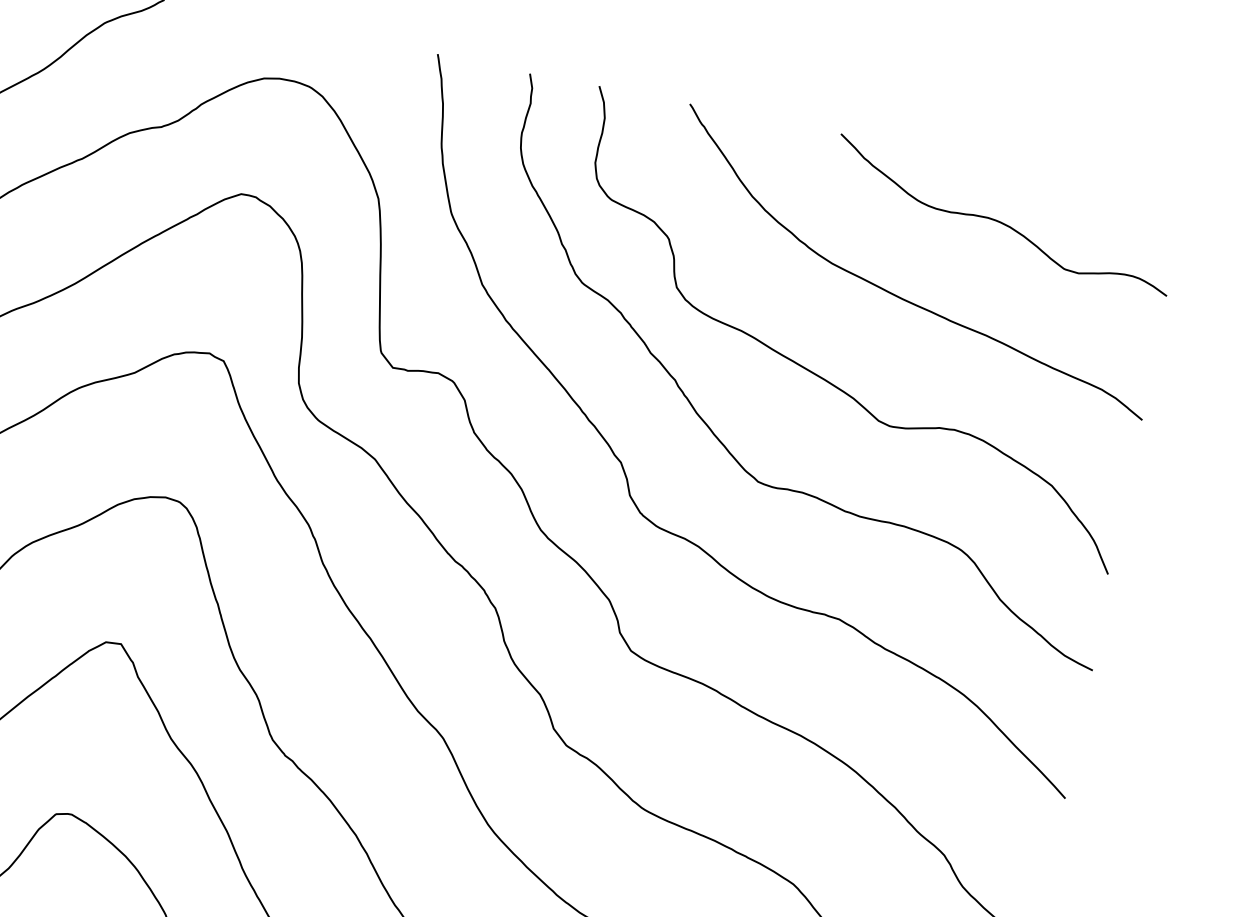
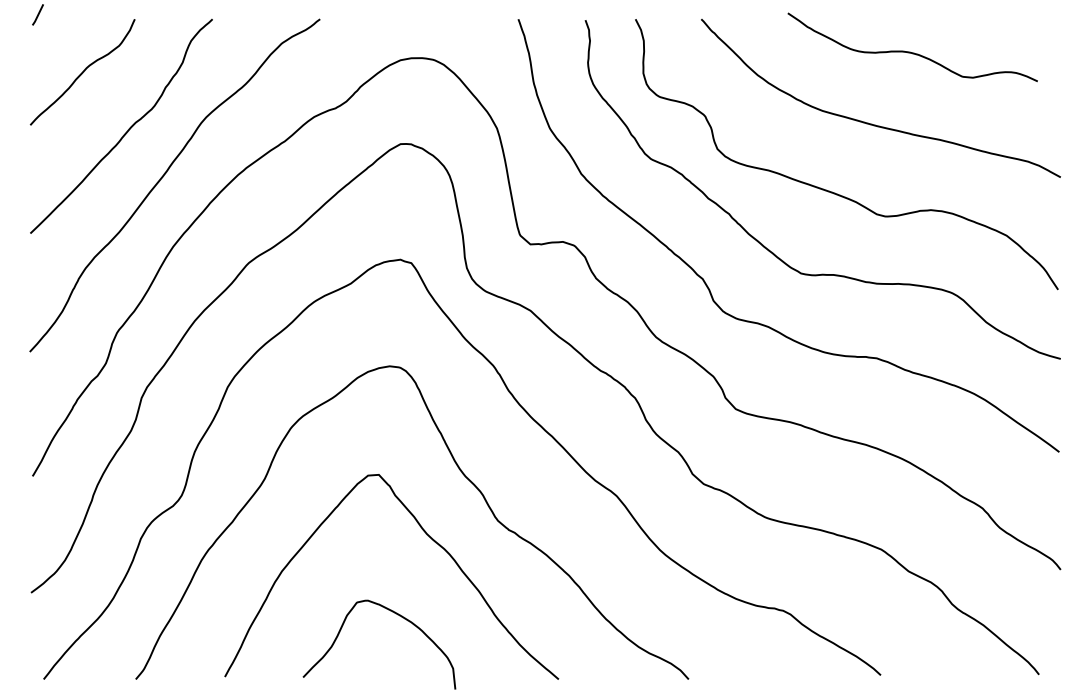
curve: (999, 220) -> (910, 51), moved

